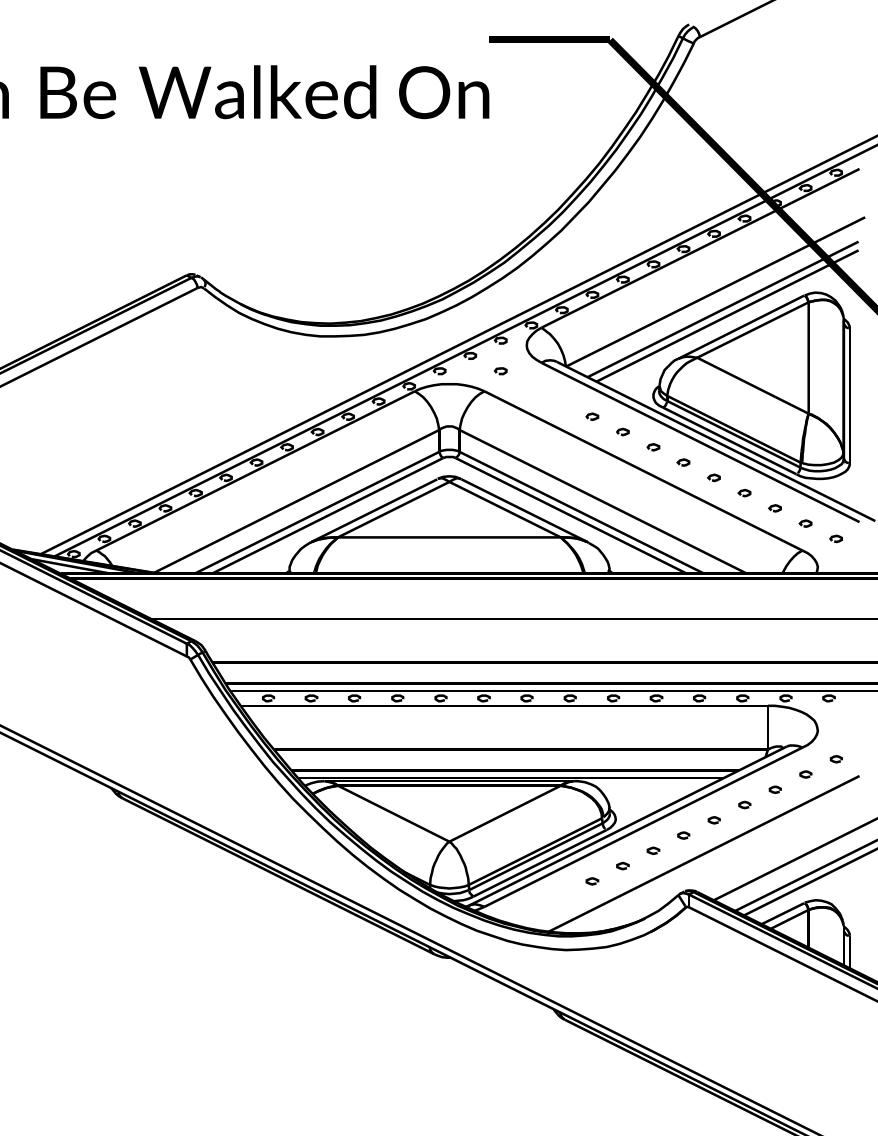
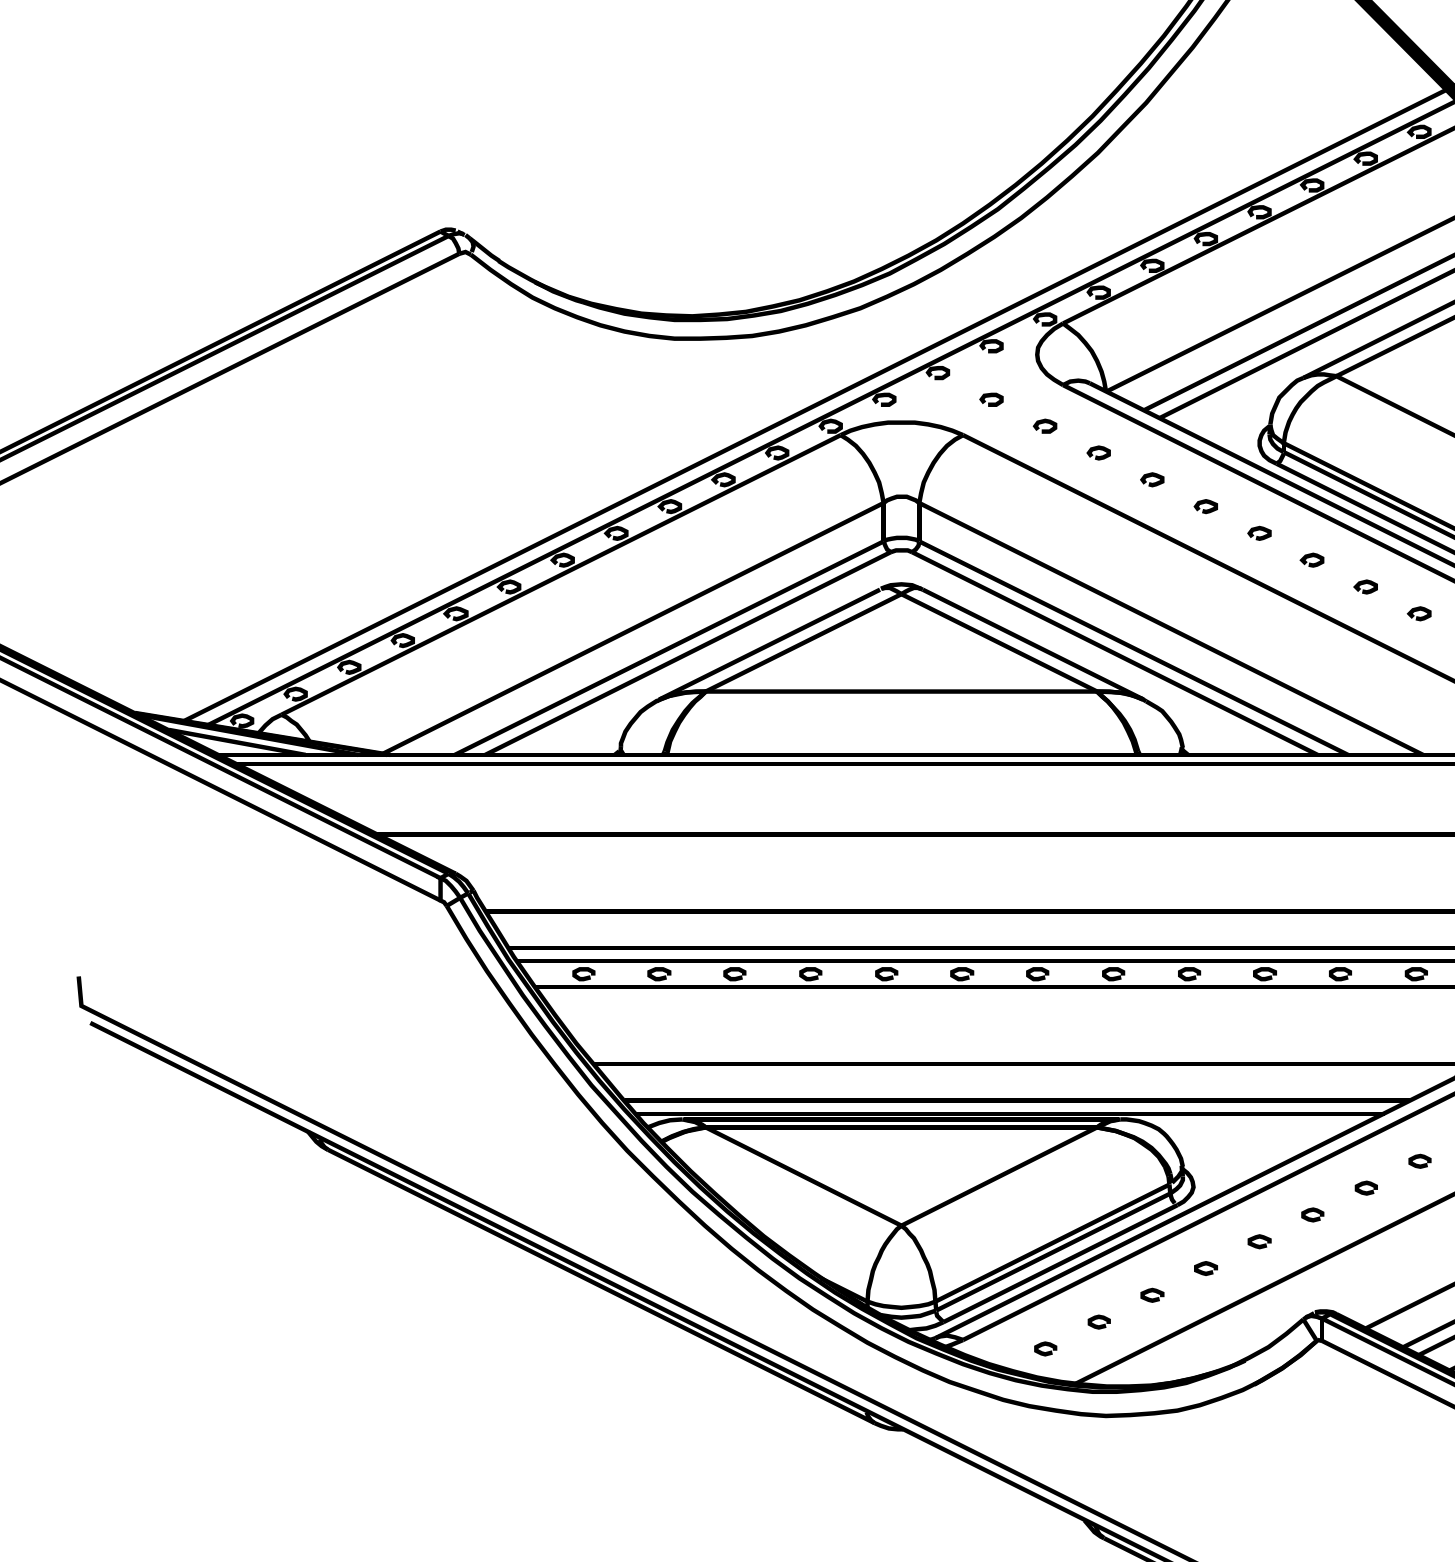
curve: (531, 384) -> (1045, 423), added
curve: (560, 400) -> (1096, 451), added
curve: (560, 895) -> (1096, 1320), added
curve: (531, 910) -> (1045, 1346), added

